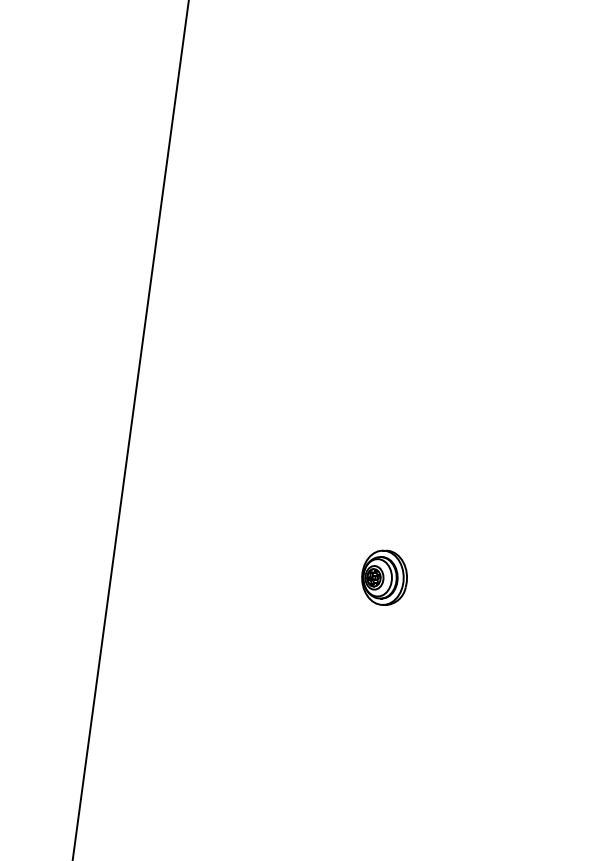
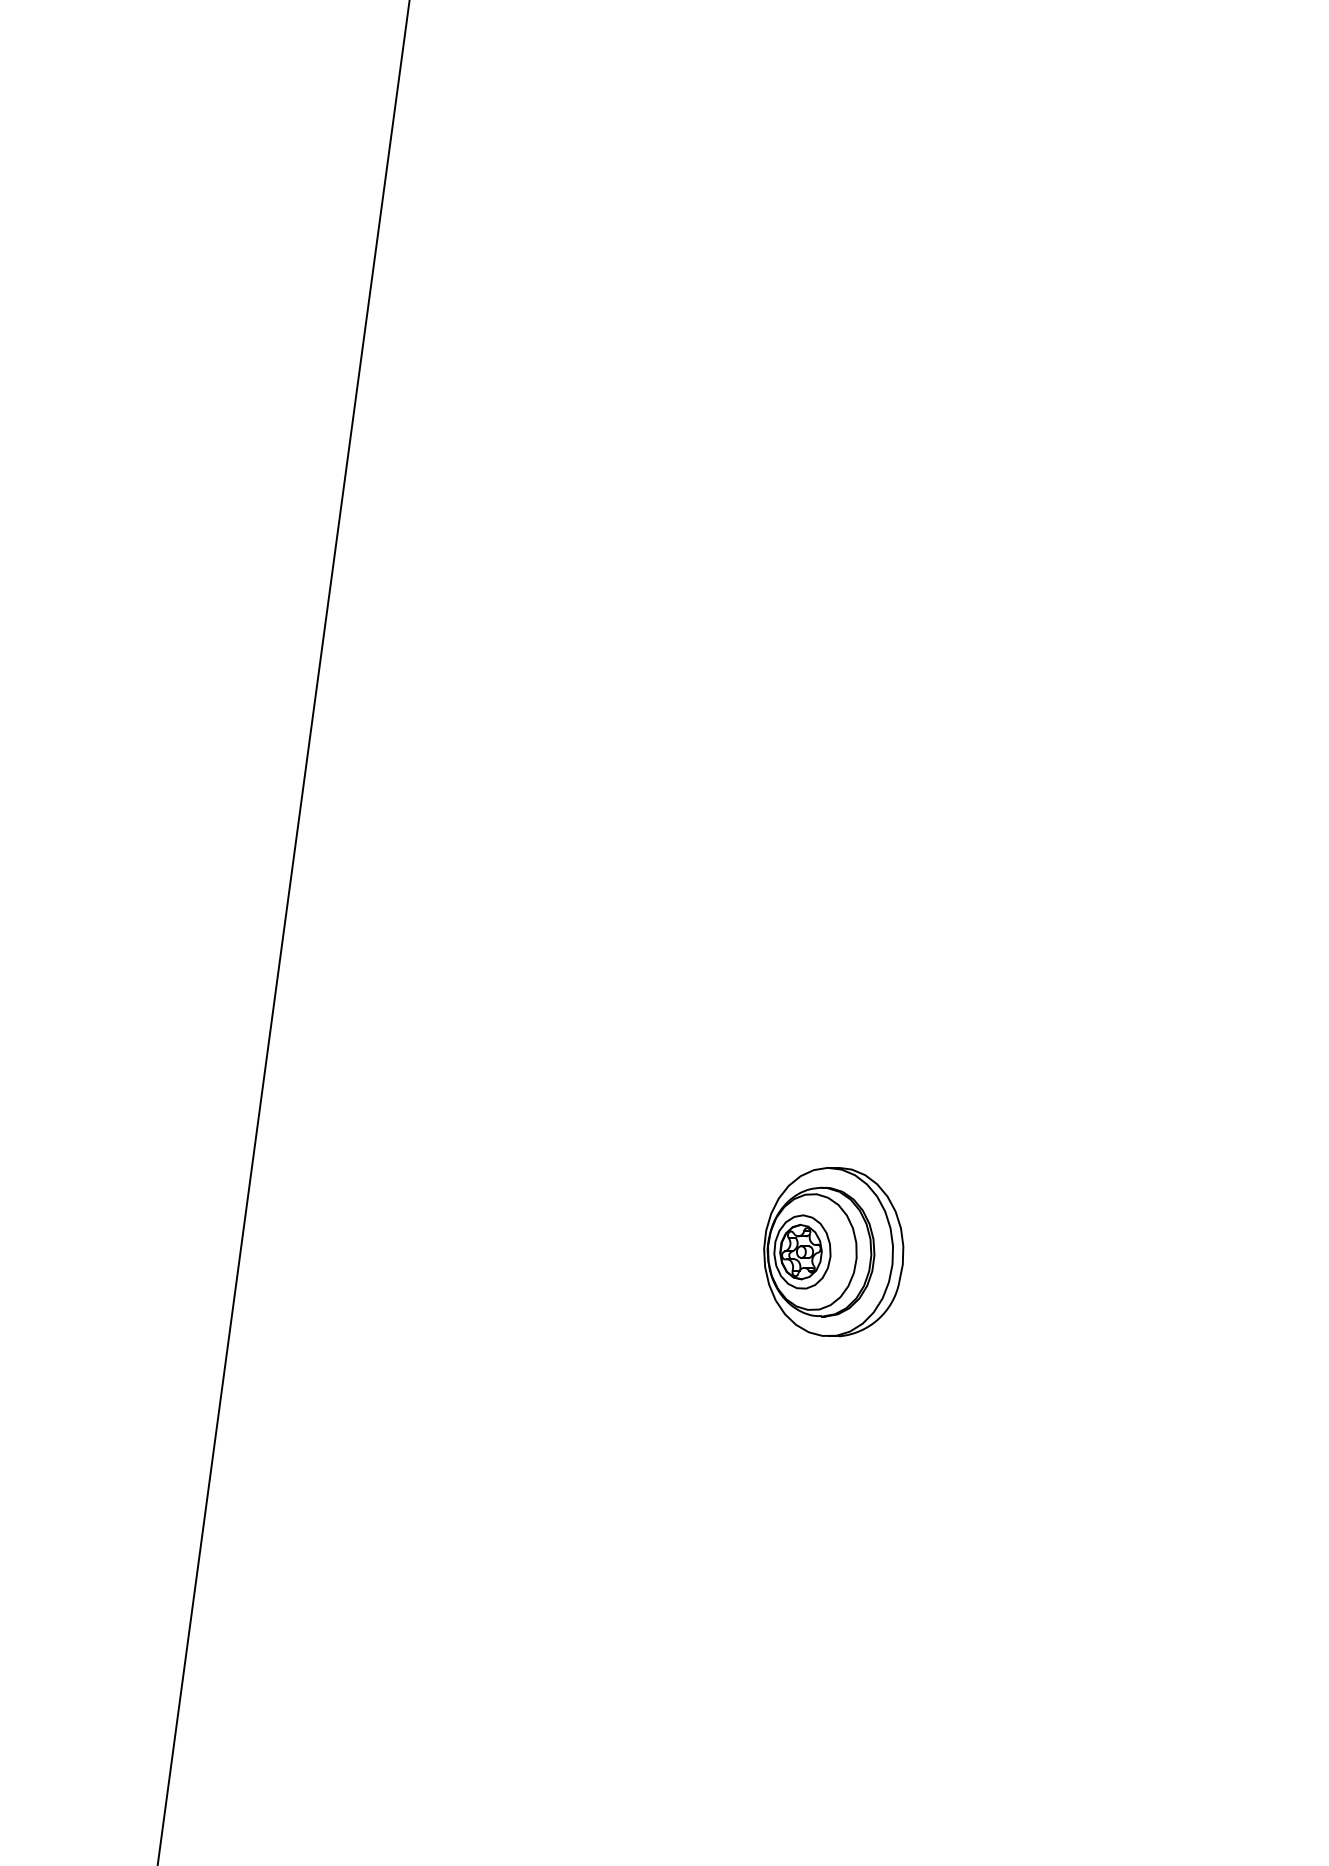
part: (384, 577) -> (833, 1251), size x1.43

